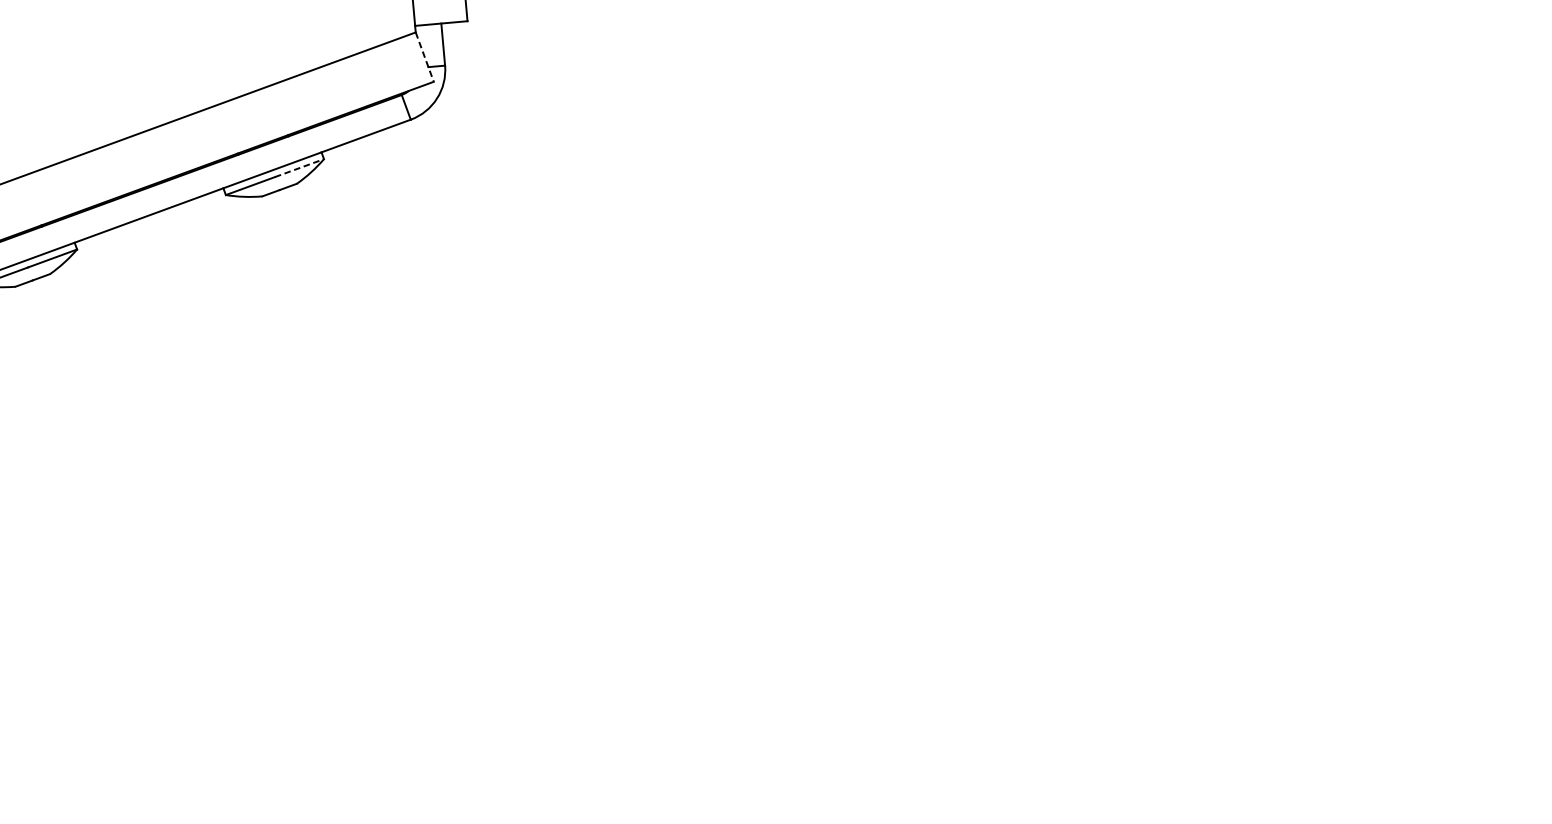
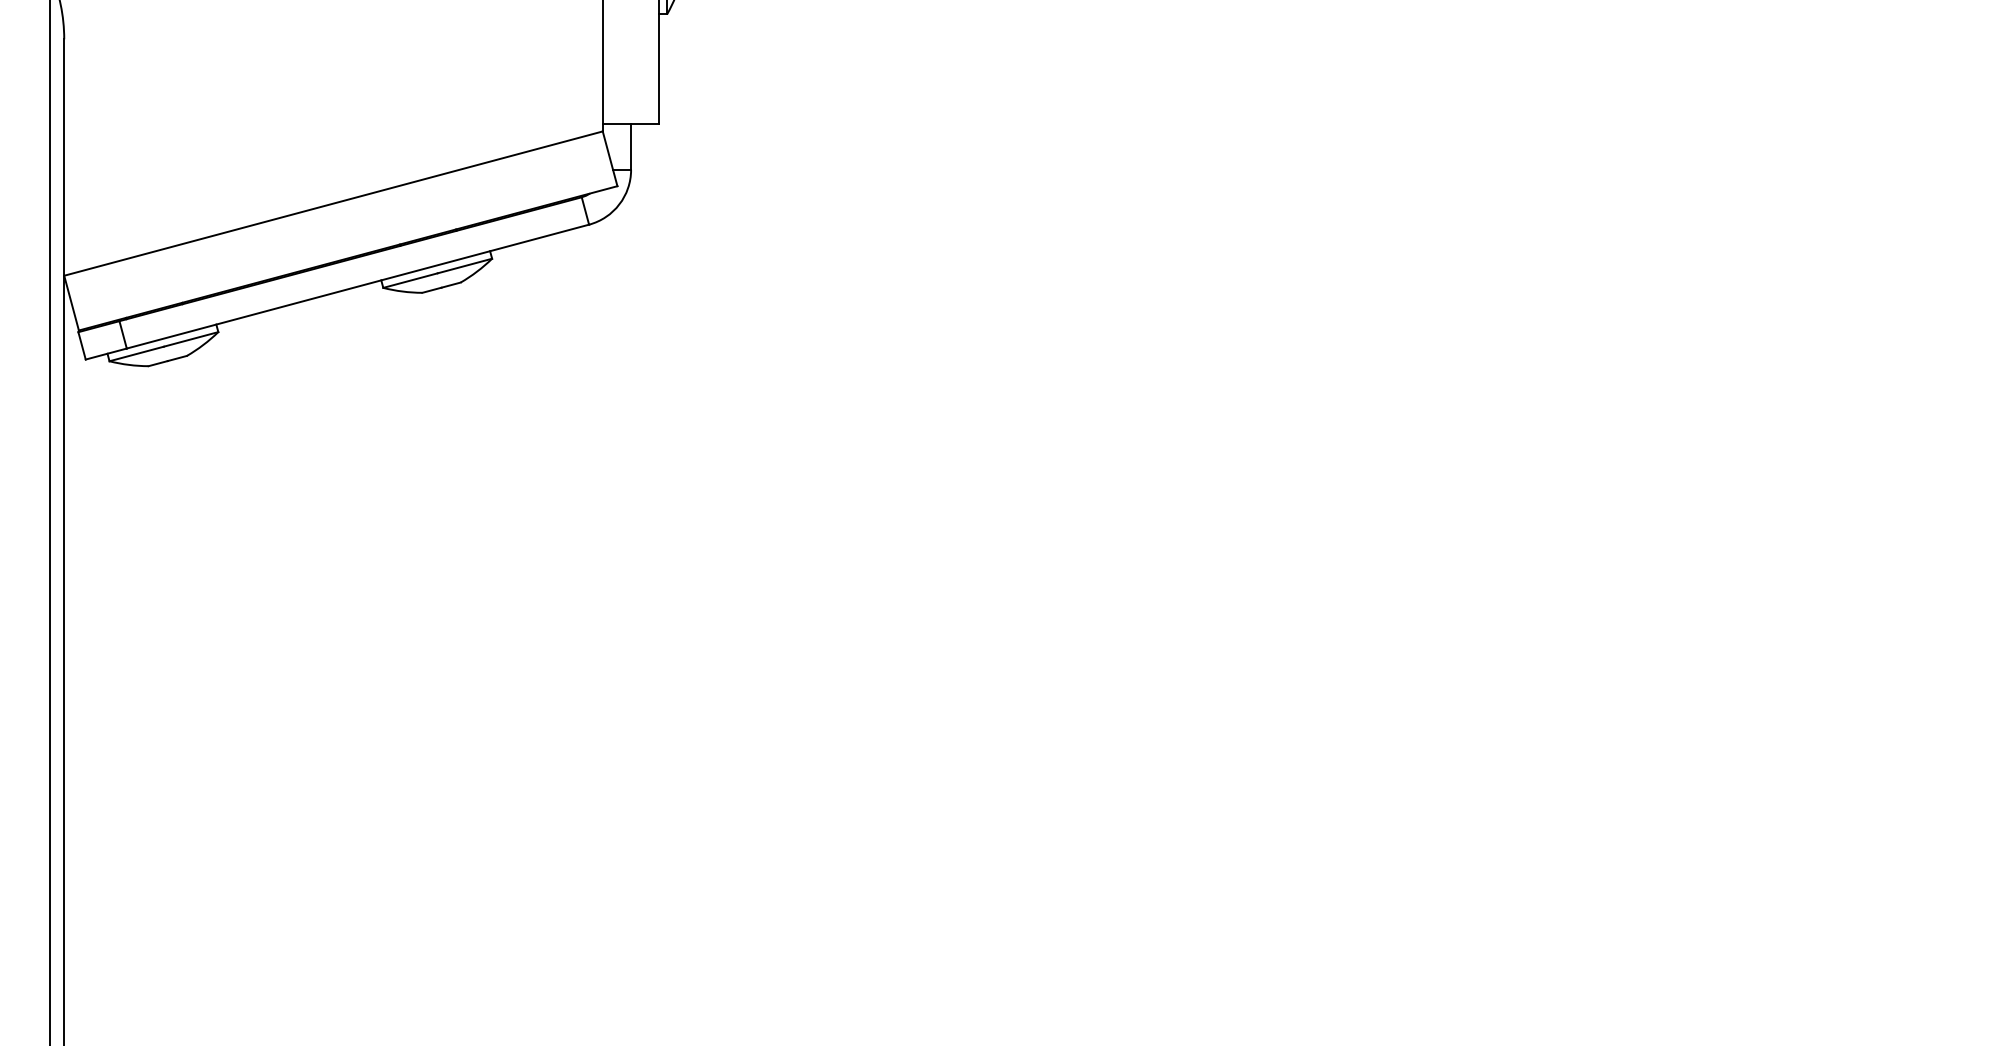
line: (425, 57) -> (610, 159), dashed -> solid
line: (299, 167) -> (465, 265), dashed -> solid

